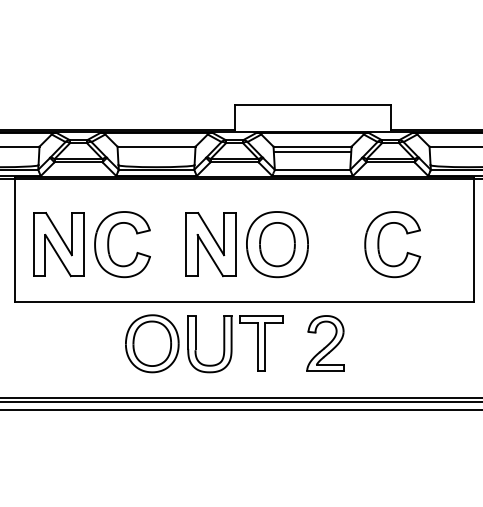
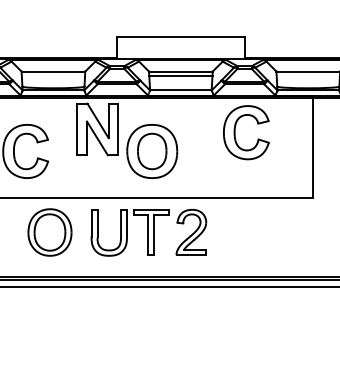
part: (210, 244) -> (97, 129), moved
part: (379, 244) -> (235, 132), moved
part: (235, 344) -> (130, 233), moved

